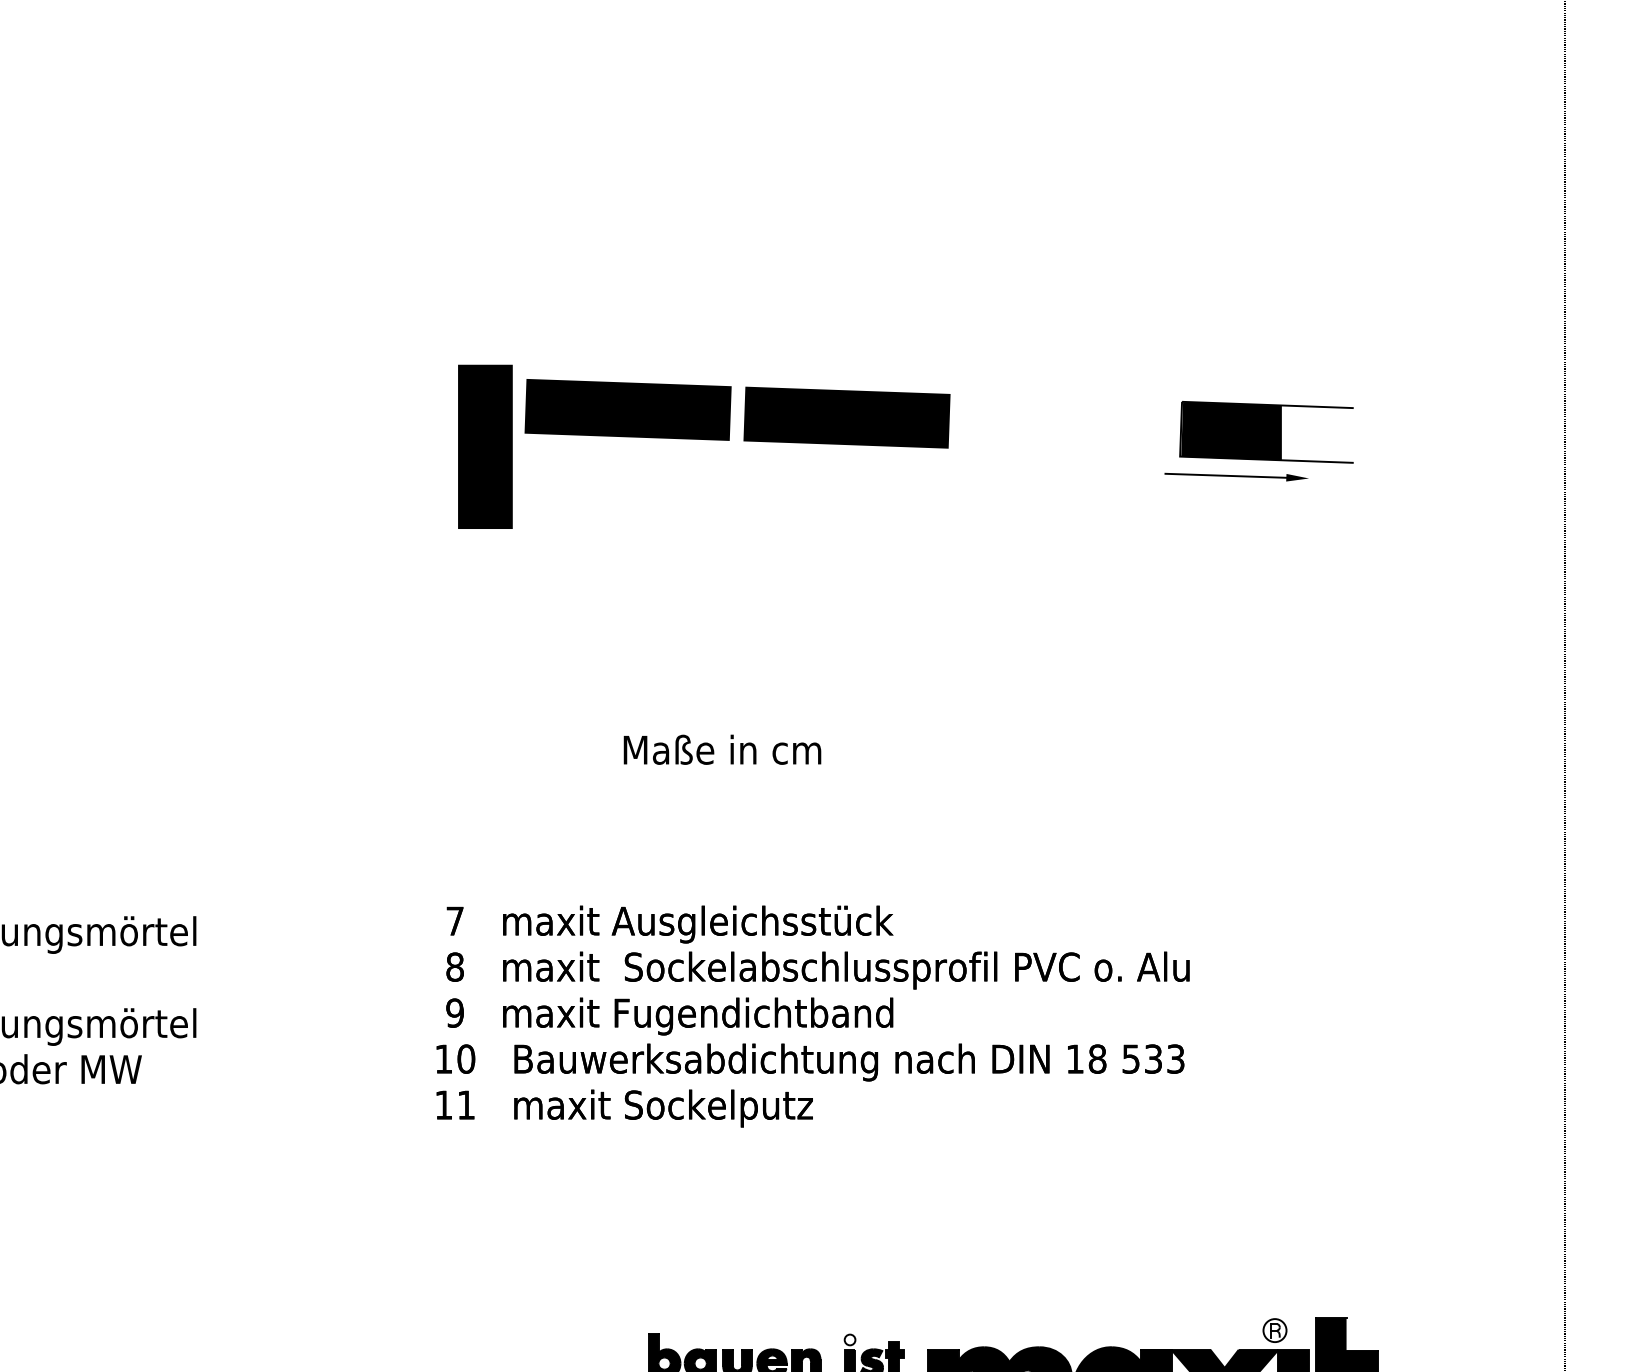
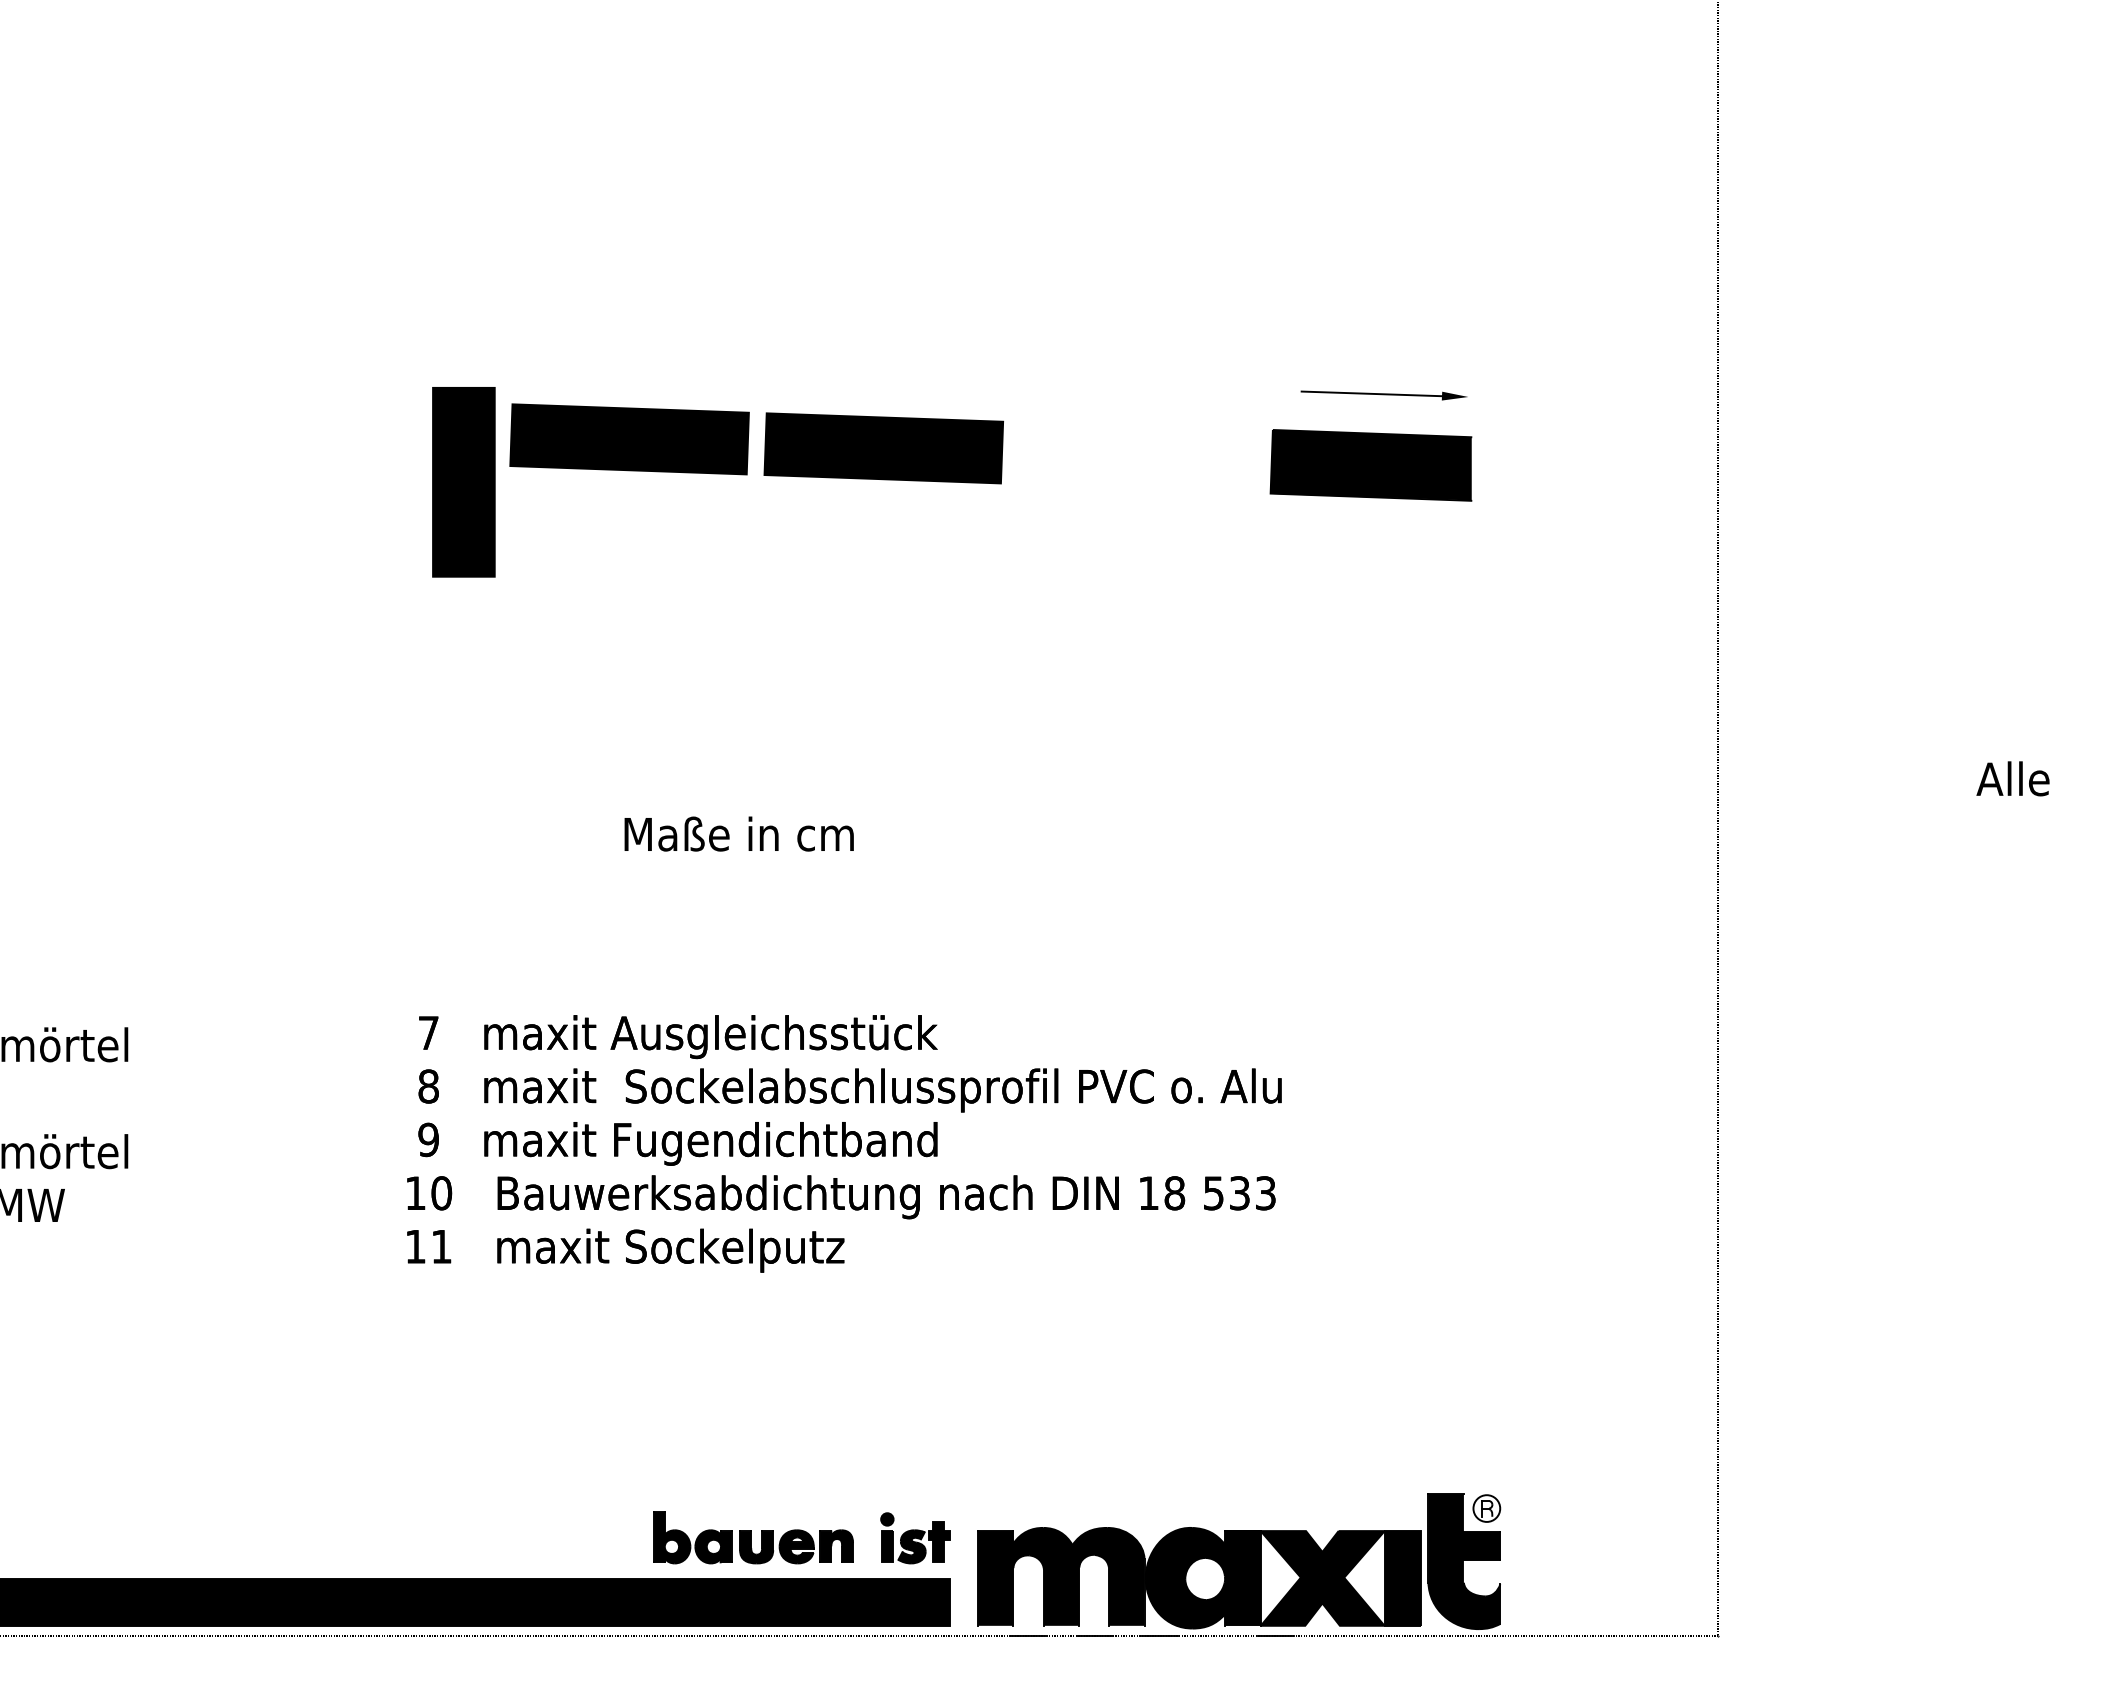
fill: (1266, 431) -> (1370, 464), added
part: (1235, 477) -> (1383, 395), moved
part: (1274, 1330) -> (1486, 1508), moved
fill: (850, 1340) -> (887, 1519), added

